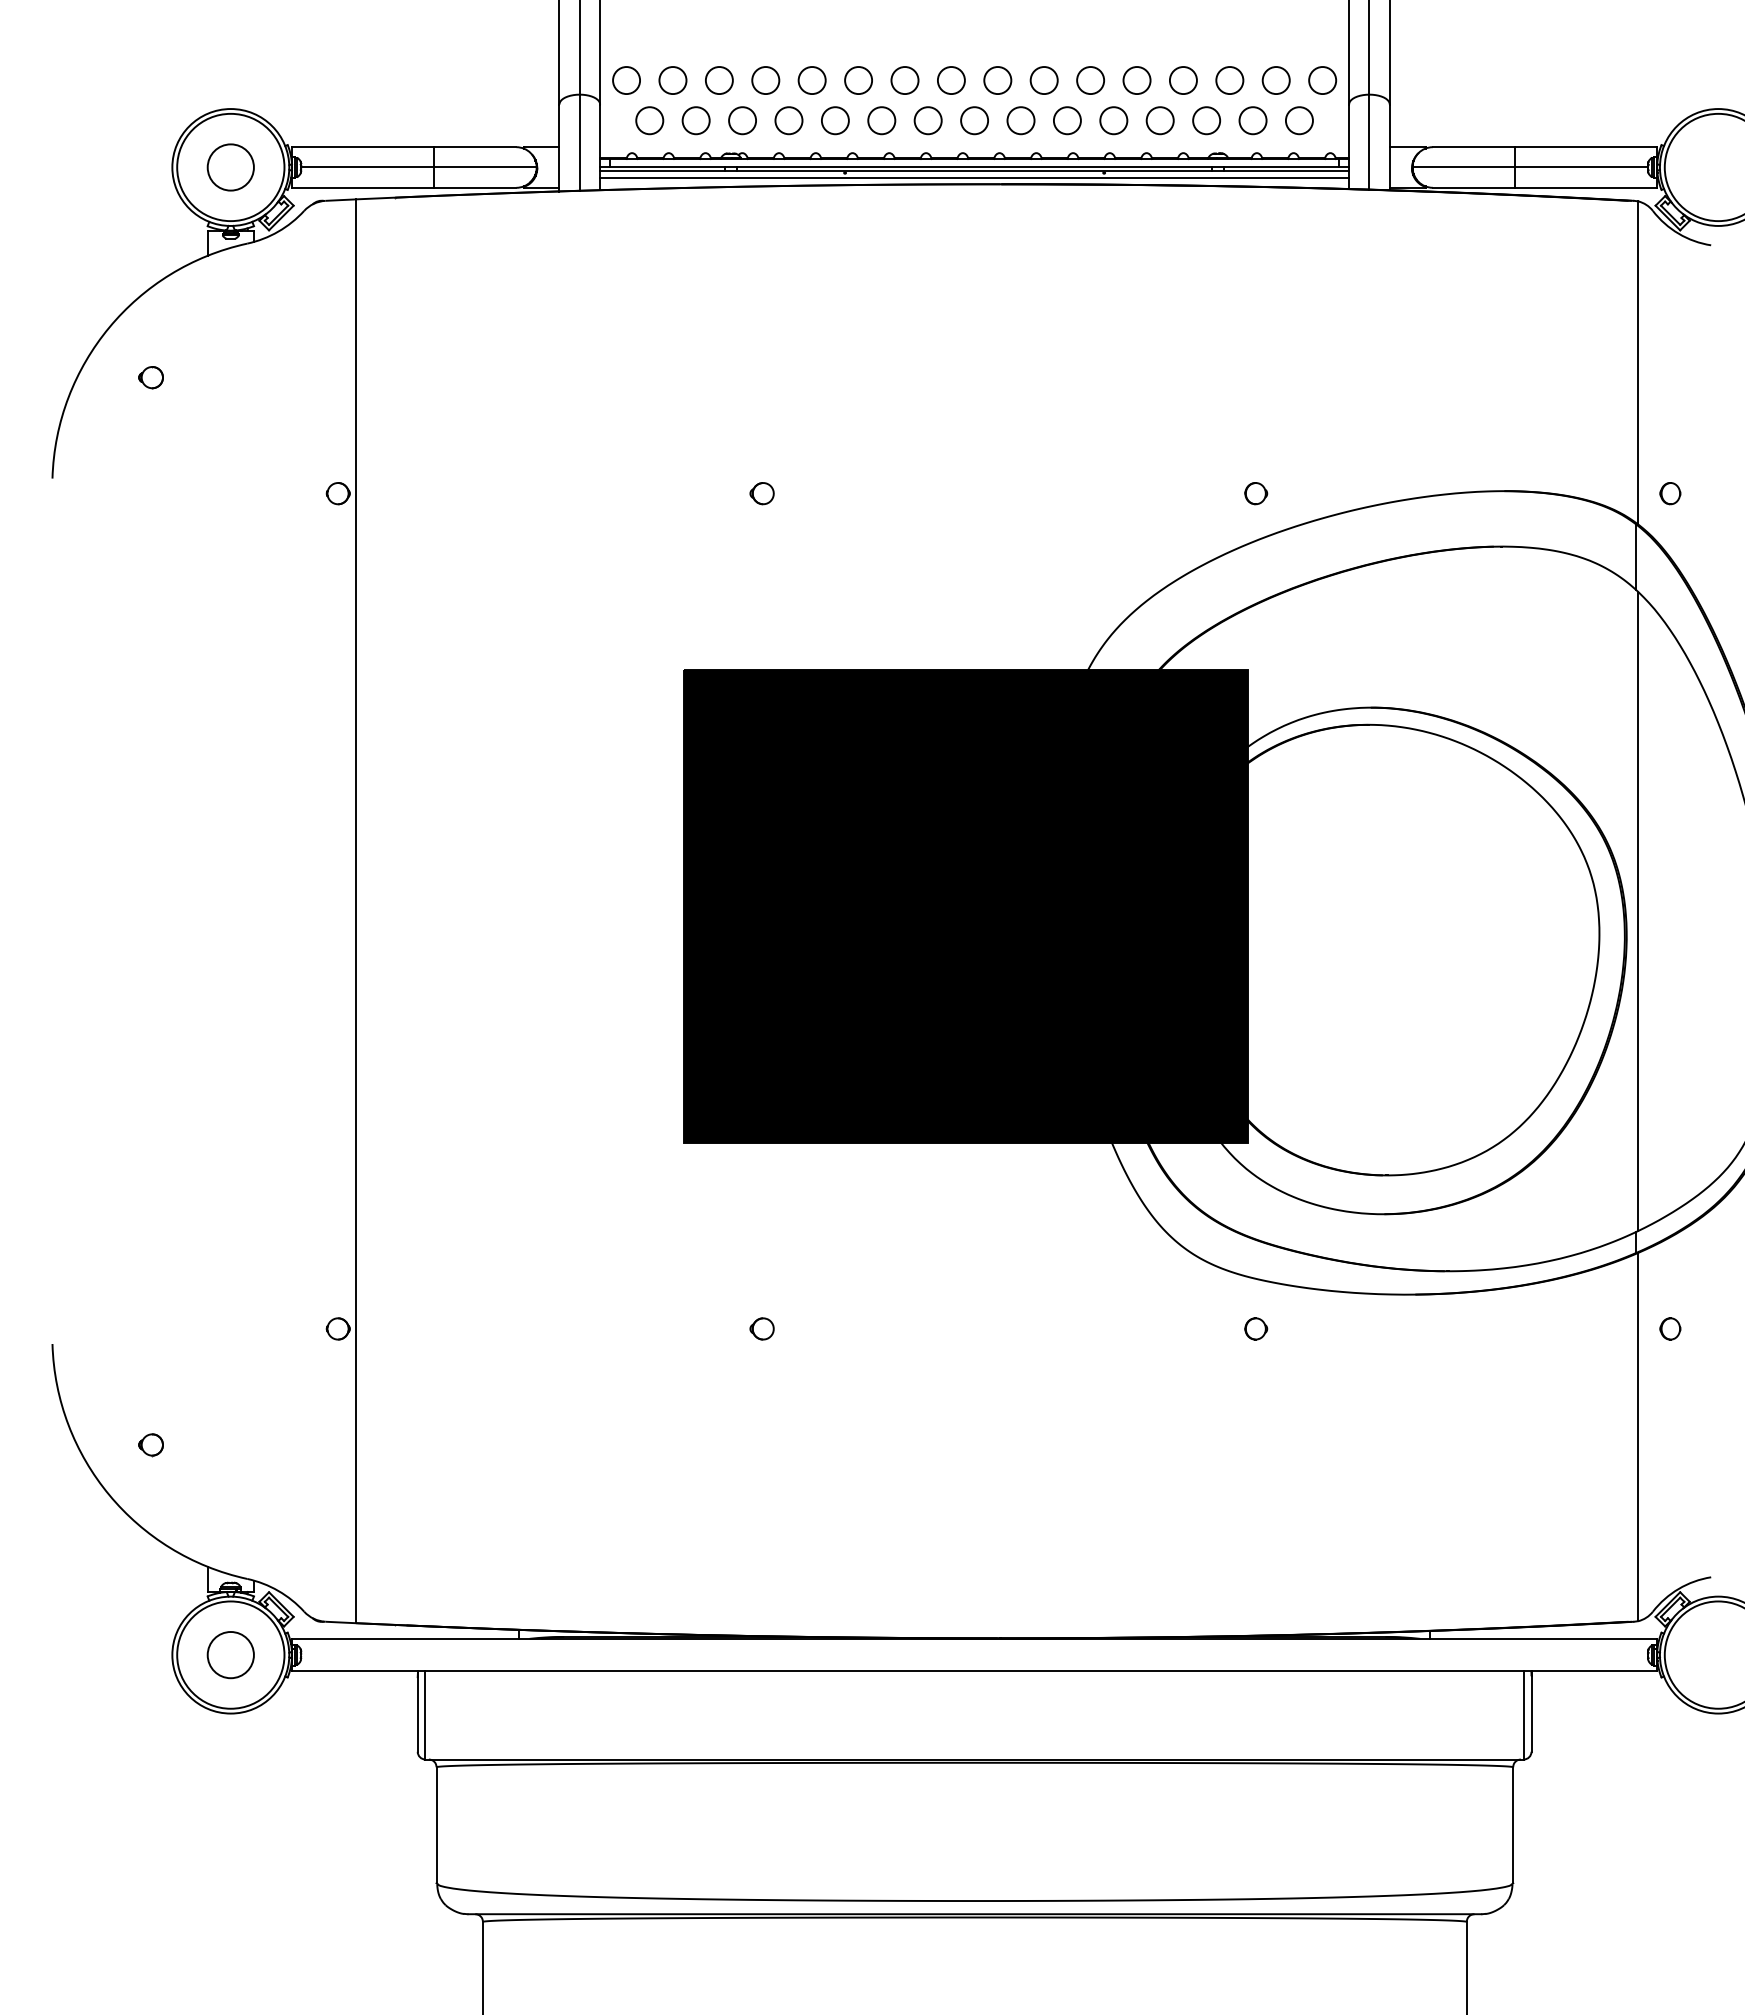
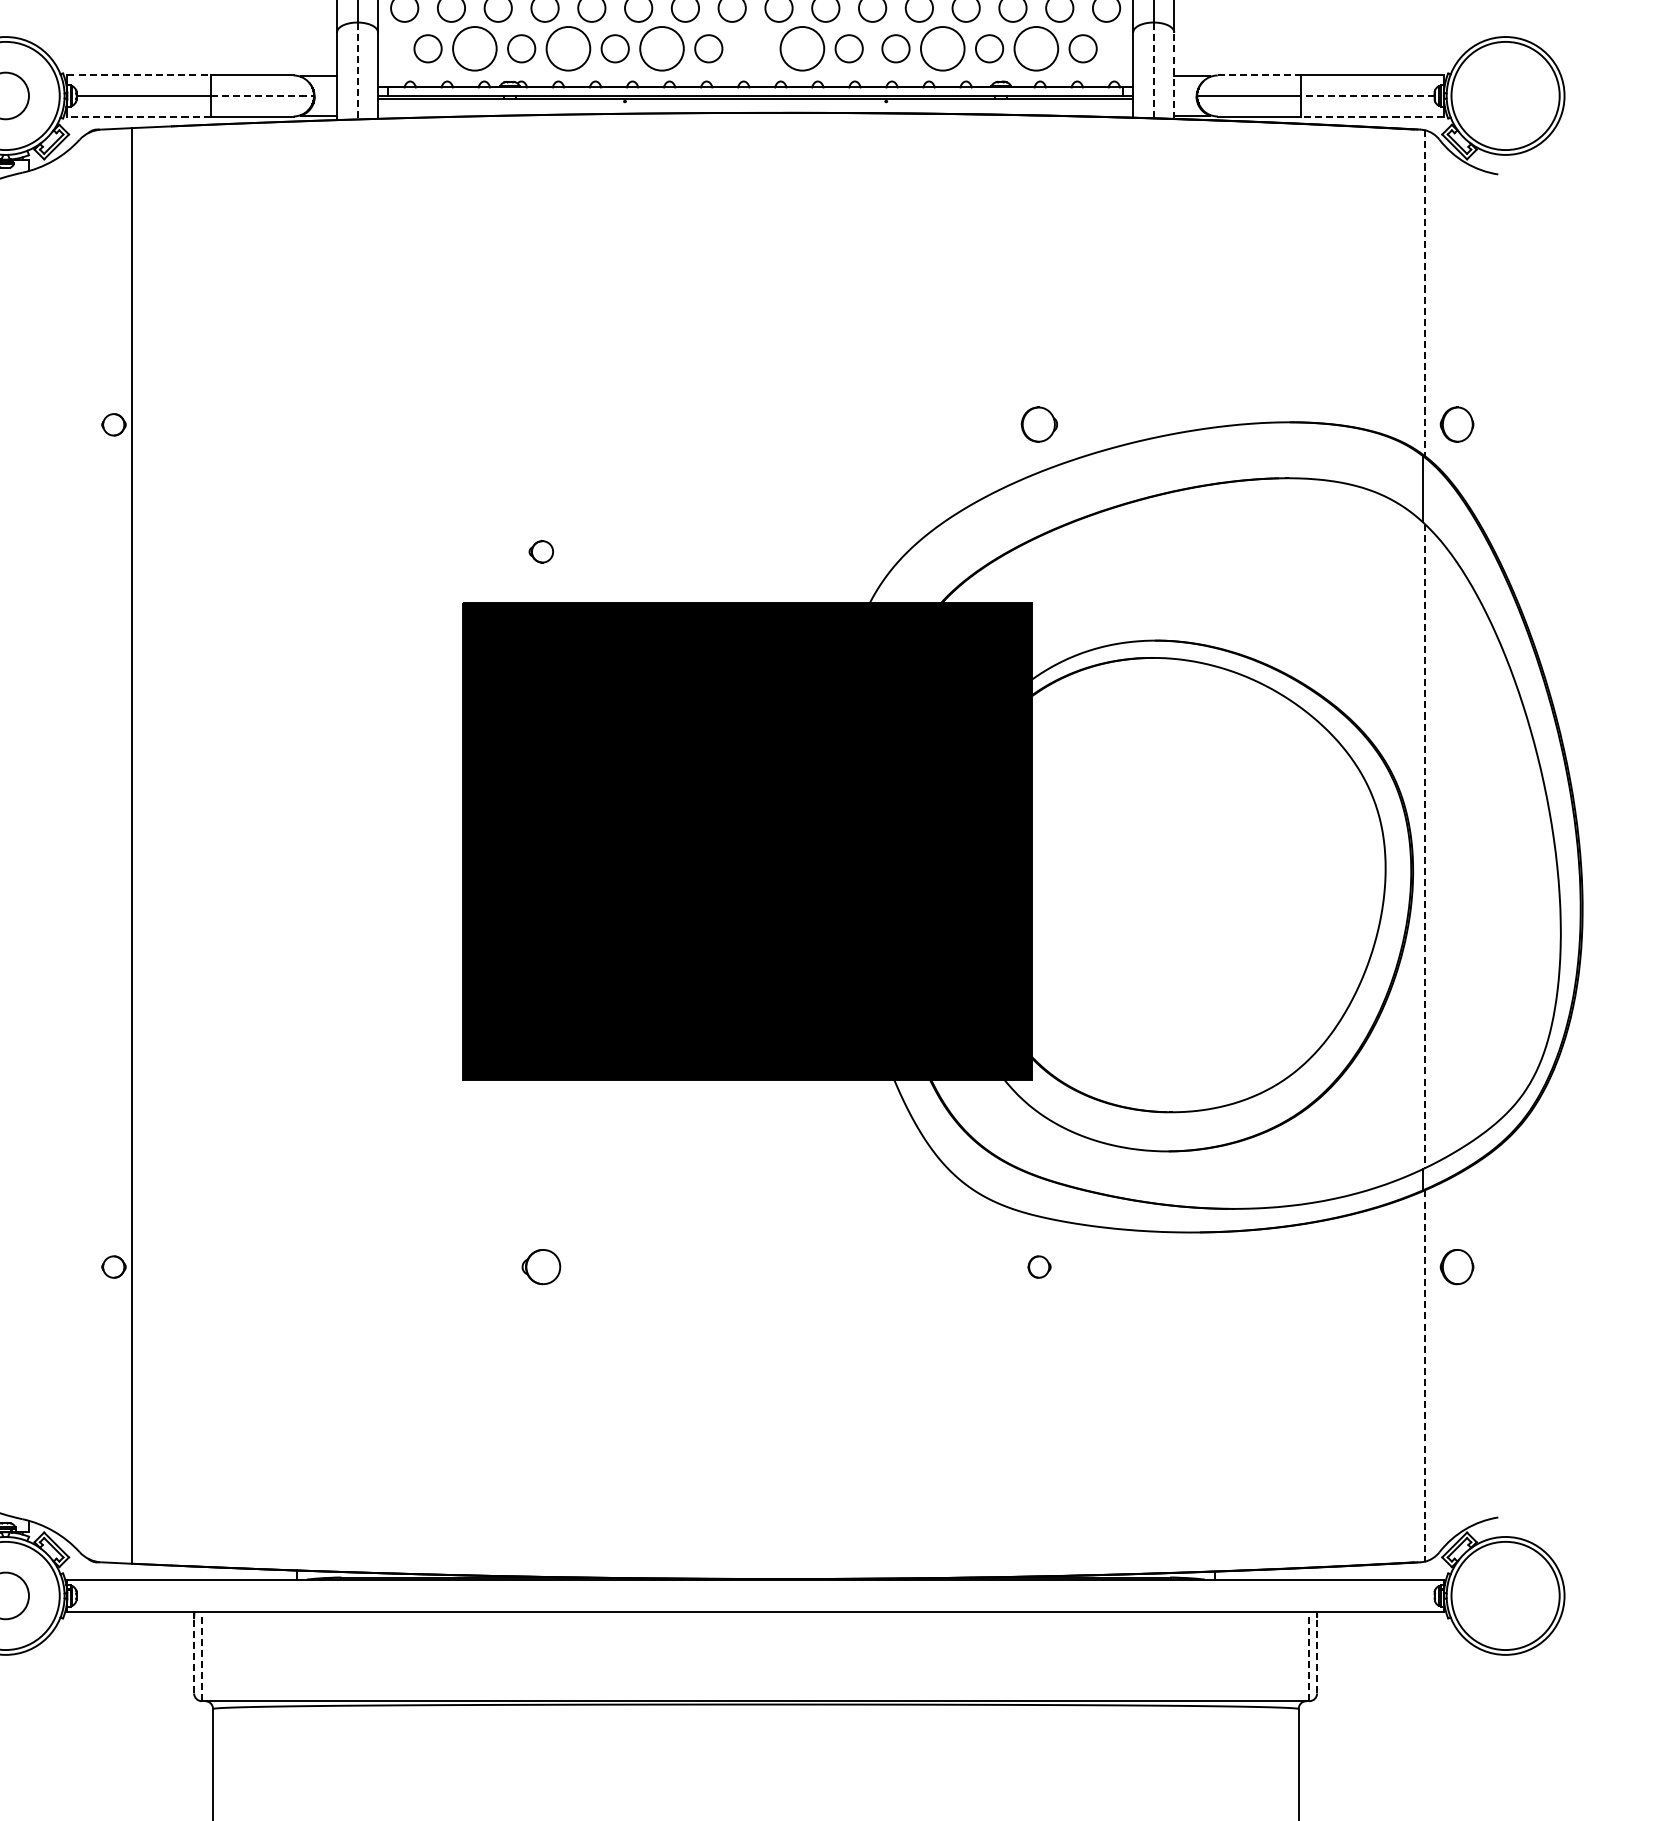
circle: (695, 120) -> (474, 48), size x1.6
circle: (788, 120) -> (567, 48), size x1.6
circle: (881, 120) -> (661, 48), size x1.6
circle: (974, 120) -> (755, 48), removed
circle: (1020, 120) -> (801, 48), size x1.6
circle: (1159, 120) -> (942, 48), size x1.6
circle: (1252, 120) -> (1035, 48), size x1.6
line: (1369, 142) -> (1153, 70), solid -> dashed
line: (579, 143) -> (357, 71), solid -> dashed
line: (363, 147) -> (139, 75), solid -> dashed
line: (1389, 147) -> (1173, 75), solid -> dashed
line: (1474, 147) -> (1259, 75), solid -> dashed
line: (485, 167) -> (262, 95), solid -> dashed
line: (1581, 167) -> (1367, 95), solid -> dashed
line: (974, 178) -> (755, 107), removed
line: (362, 187) -> (138, 116), solid -> dashed
line: (1585, 187) -> (1371, 116), solid -> dashed
line: (1638, 362) -> (1425, 292), solid -> dashed
part: (761, 493) -> (540, 551), moved
part: (1256, 493) -> (1039, 424), size x1.6
part: (1670, 493) -> (1457, 424), size x1.6
line: (1638, 911) -> (1425, 846), solid -> dashed
part: (761, 1328) -> (540, 1266), size x1.6
part: (1670, 1328) -> (1457, 1266), size x1.6
line: (1638, 1437) -> (1425, 1376), solid -> dashed
line: (417, 1713) -> (193, 1654), solid -> dashed
line: (425, 1714) -> (201, 1655), solid -> dashed
line: (1523, 1714) -> (1309, 1655), solid -> dashed
line: (1531, 1714) -> (1317, 1655), solid -> dashed

